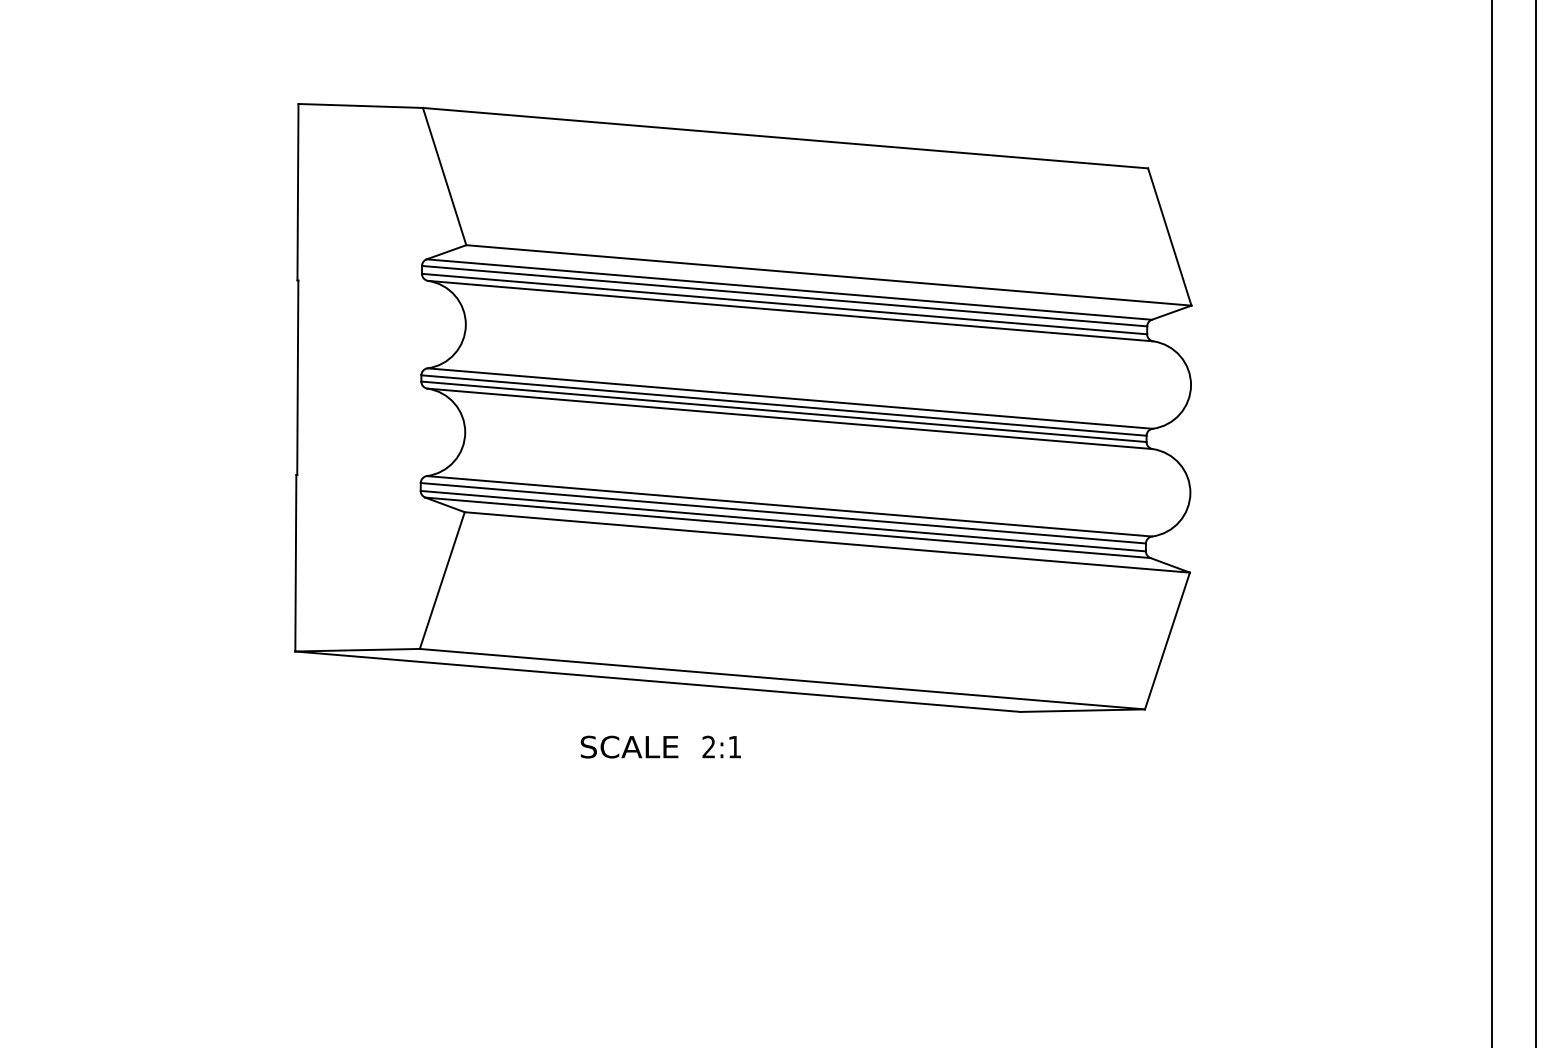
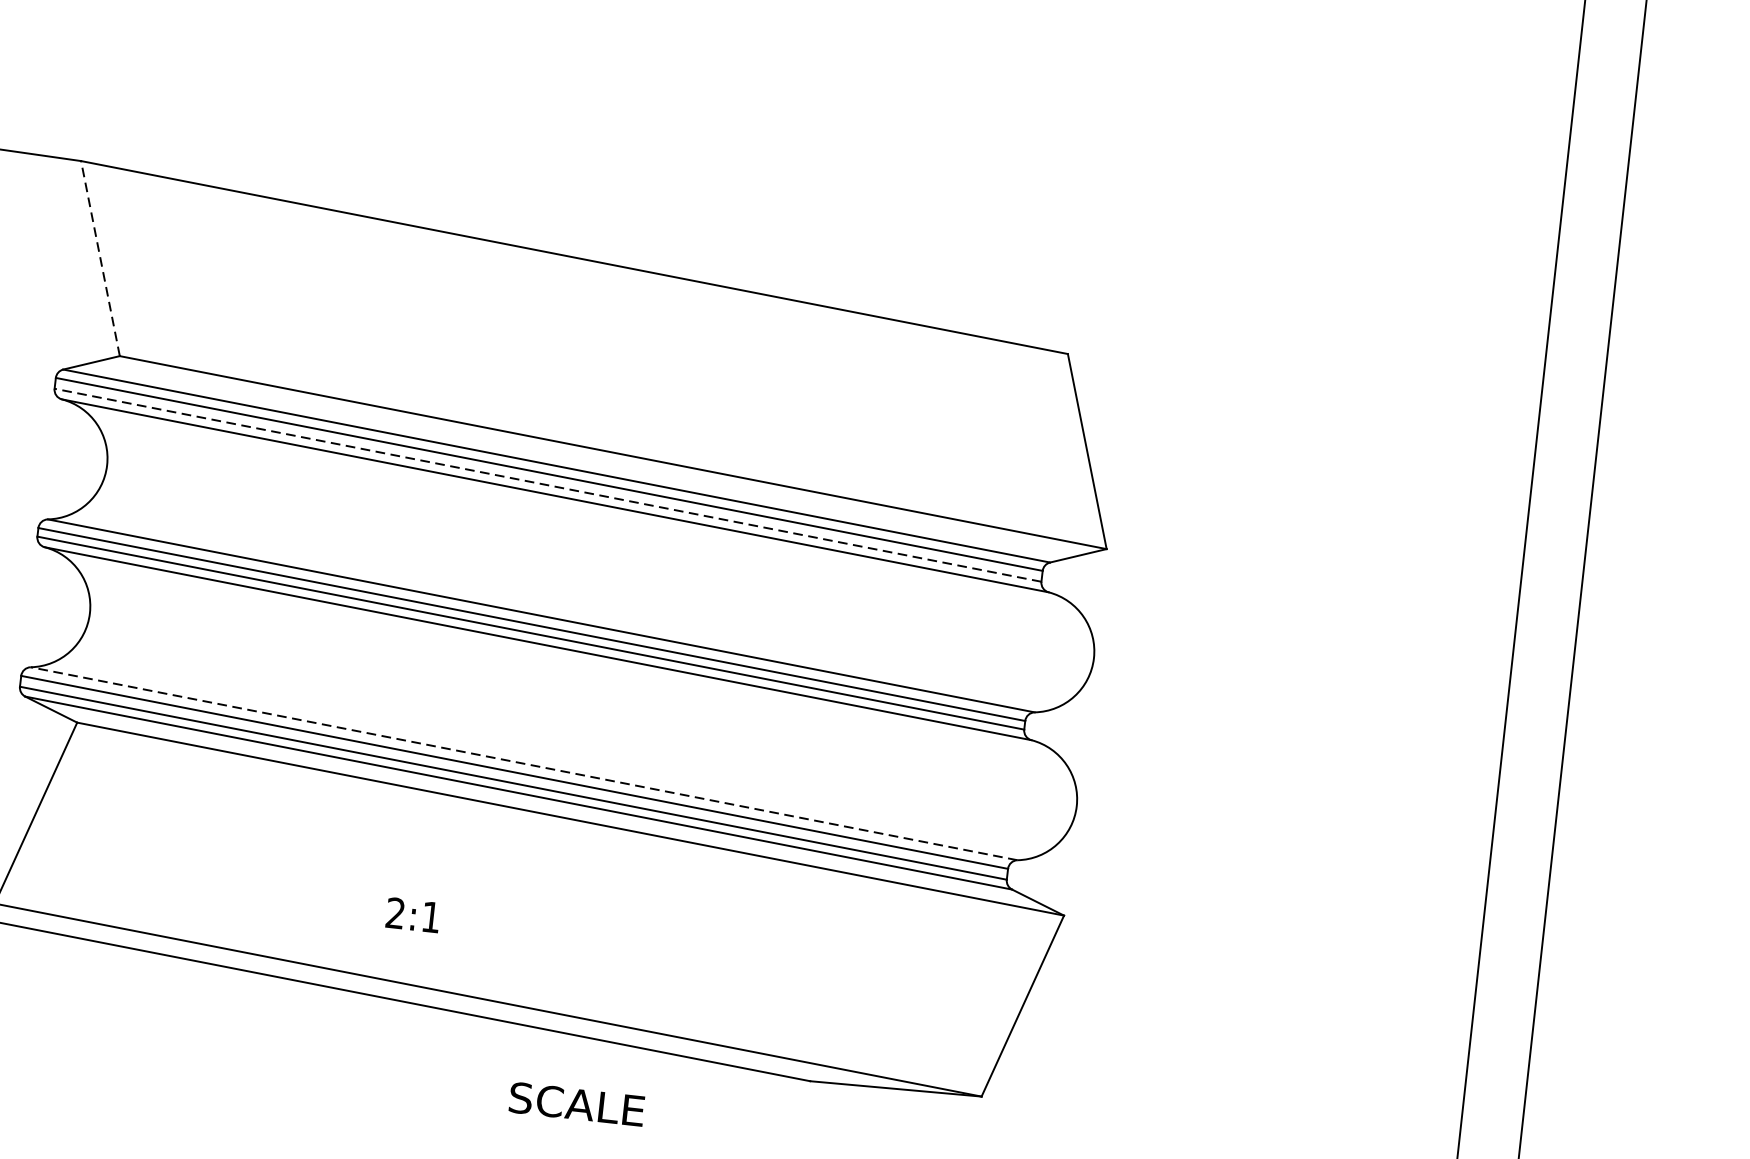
line: (444, 176) -> (100, 258), solid -> dashed
line: (784, 304) -> (547, 485), solid -> dashed
line: (789, 506) -> (524, 764), solid -> dashed
text: (629, 746) -> (576, 1103), moved
text: (721, 746) -> (412, 914), moved

